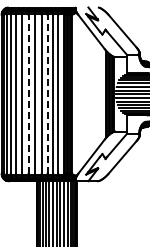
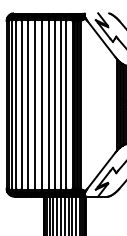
line: (28, 93) -> (34, 104), dashed -> solid
line: (47, 93) -> (54, 104), dashed -> solid

